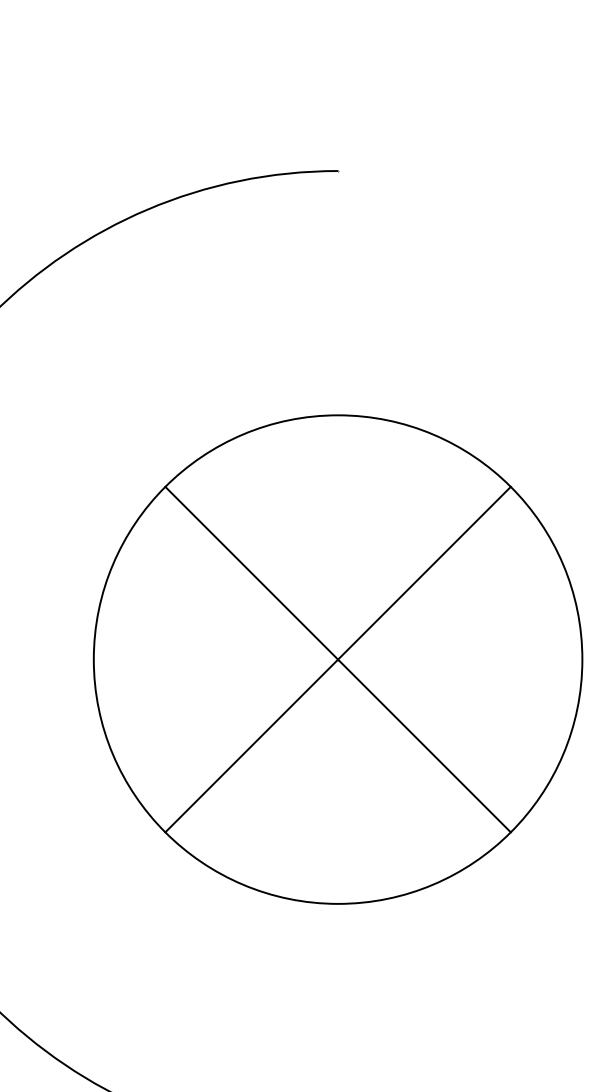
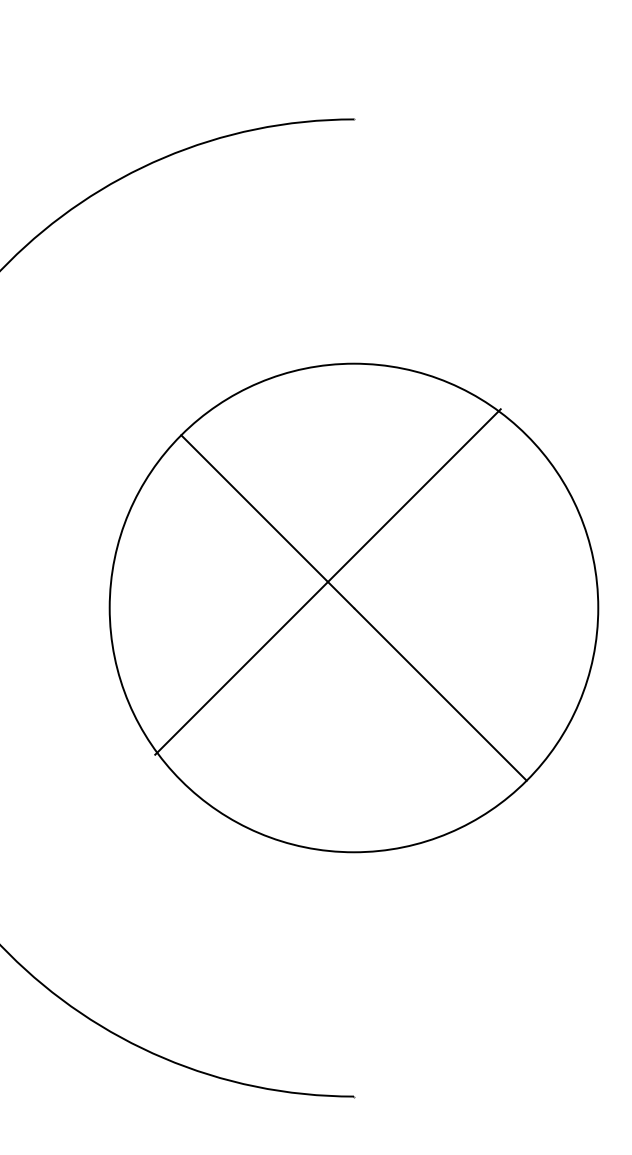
line: (337, 659) -> (327, 581), moved

